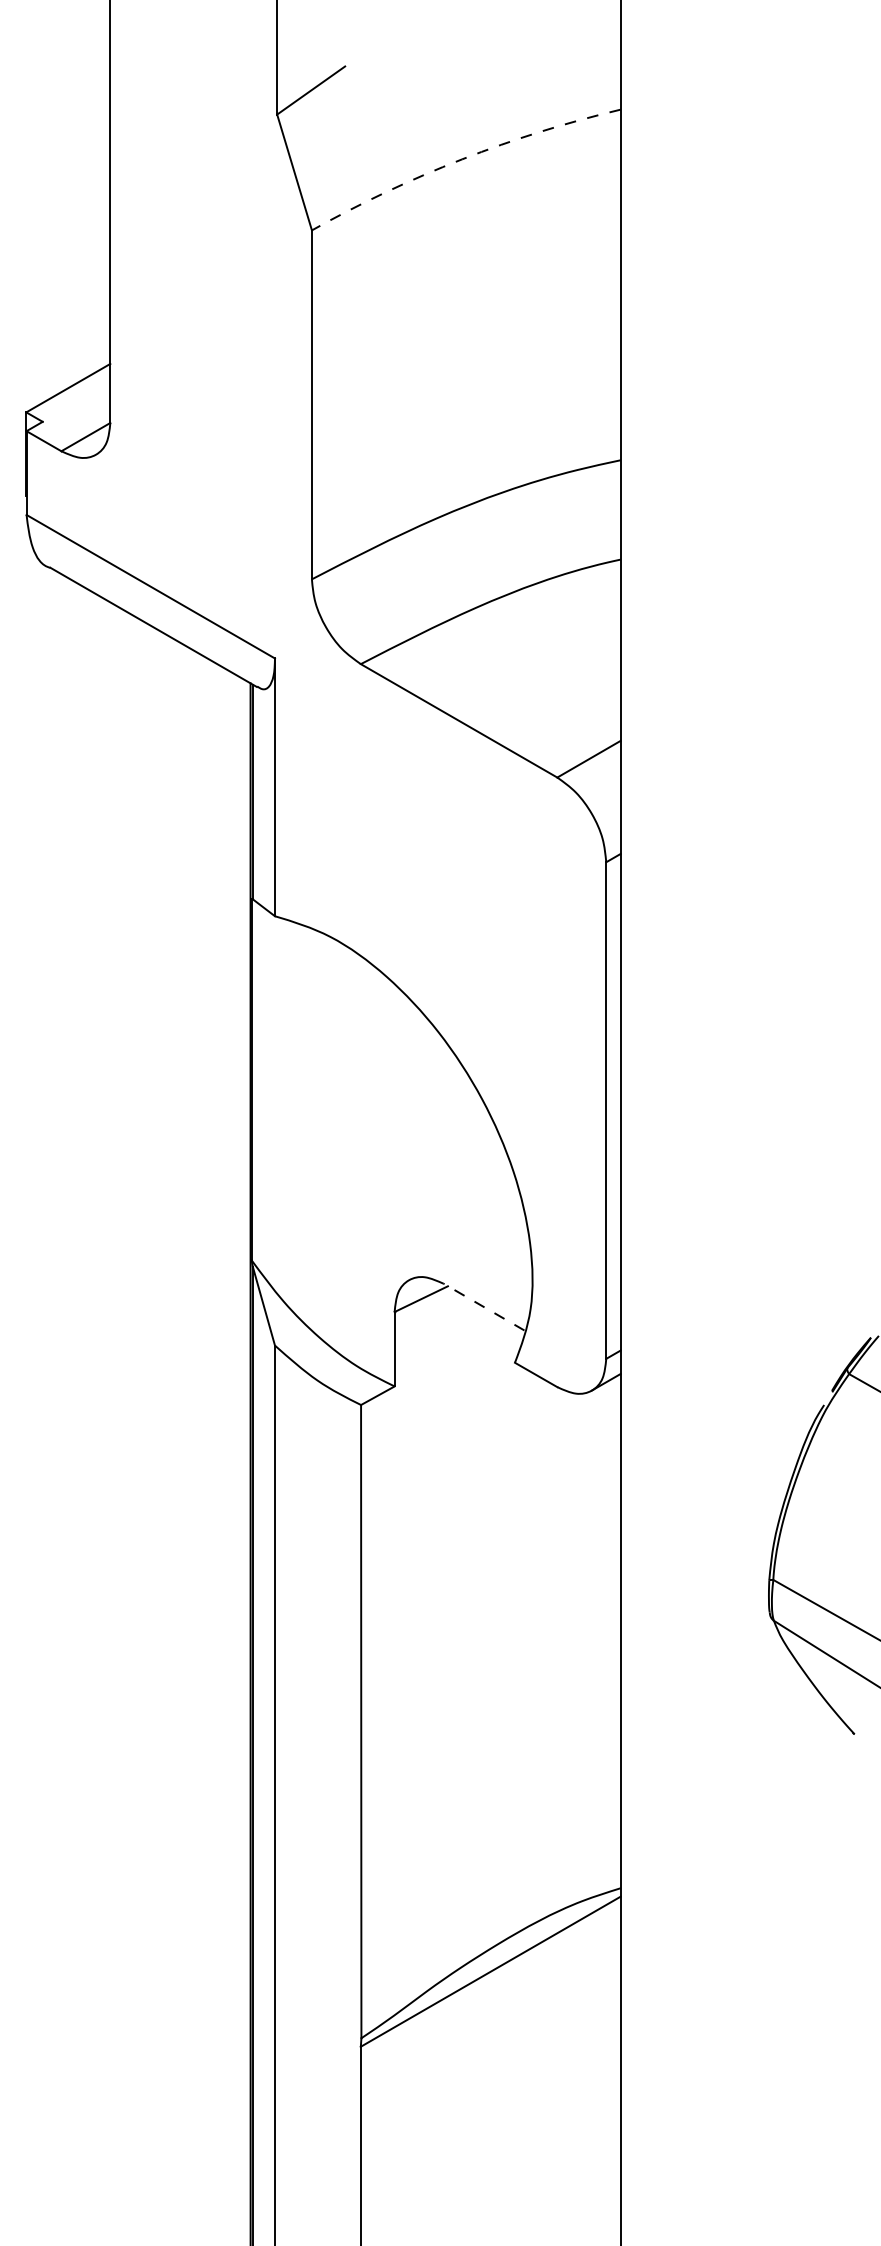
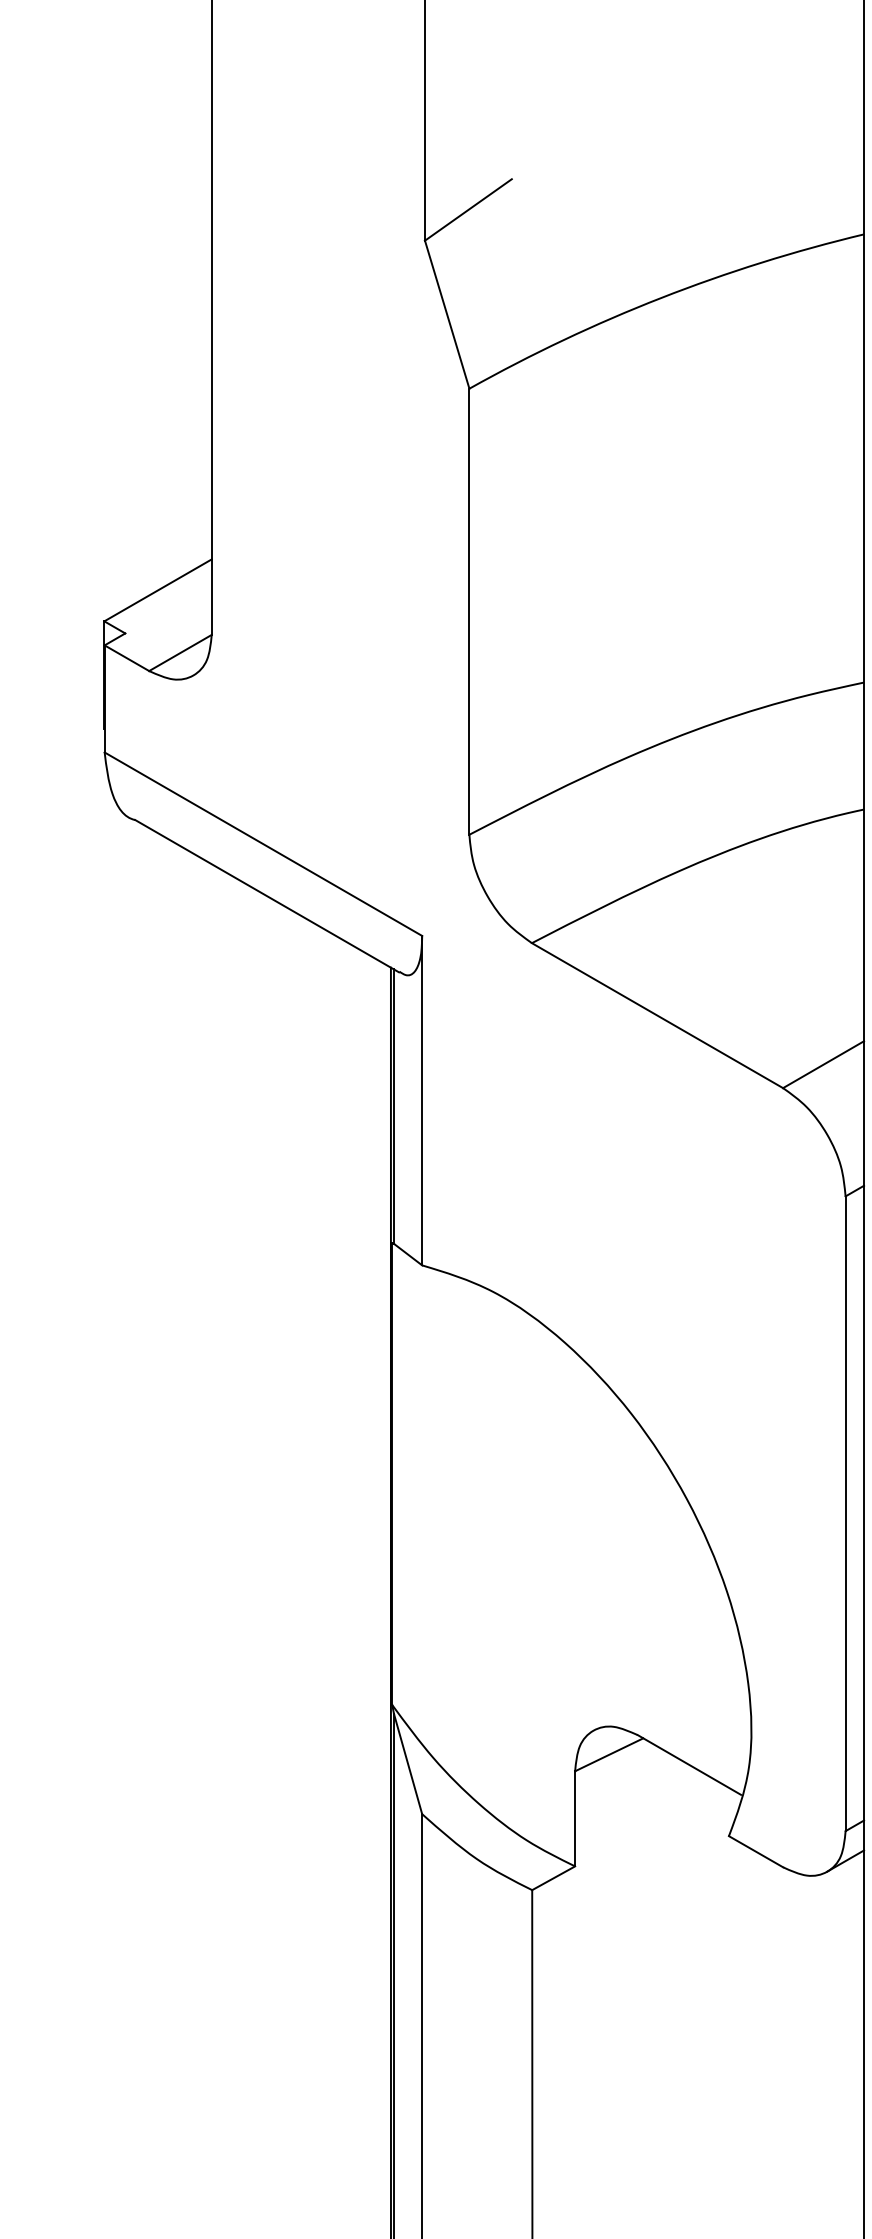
arc: (462, 159) -> (661, 298), dashed -> solid
line: (484, 1307) -> (689, 1765), dashed -> solid

